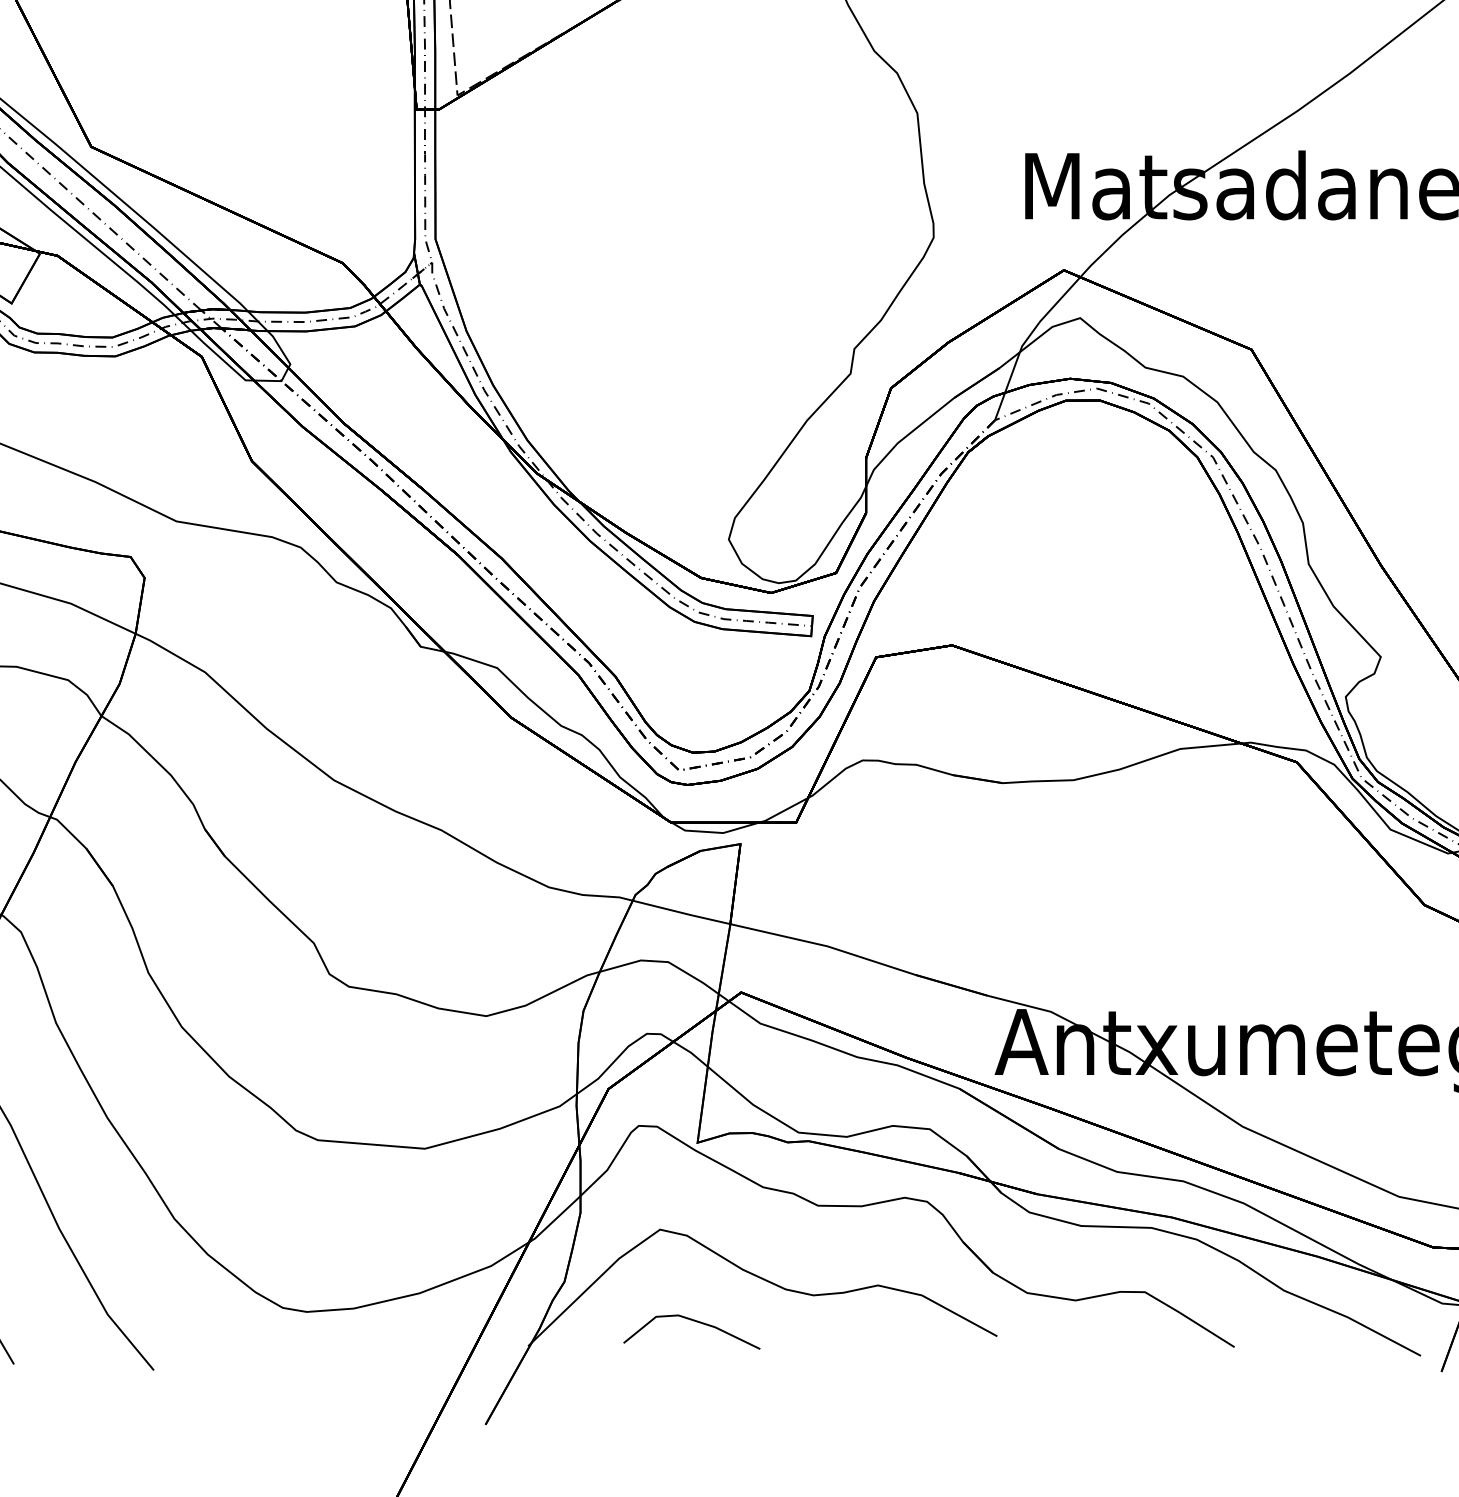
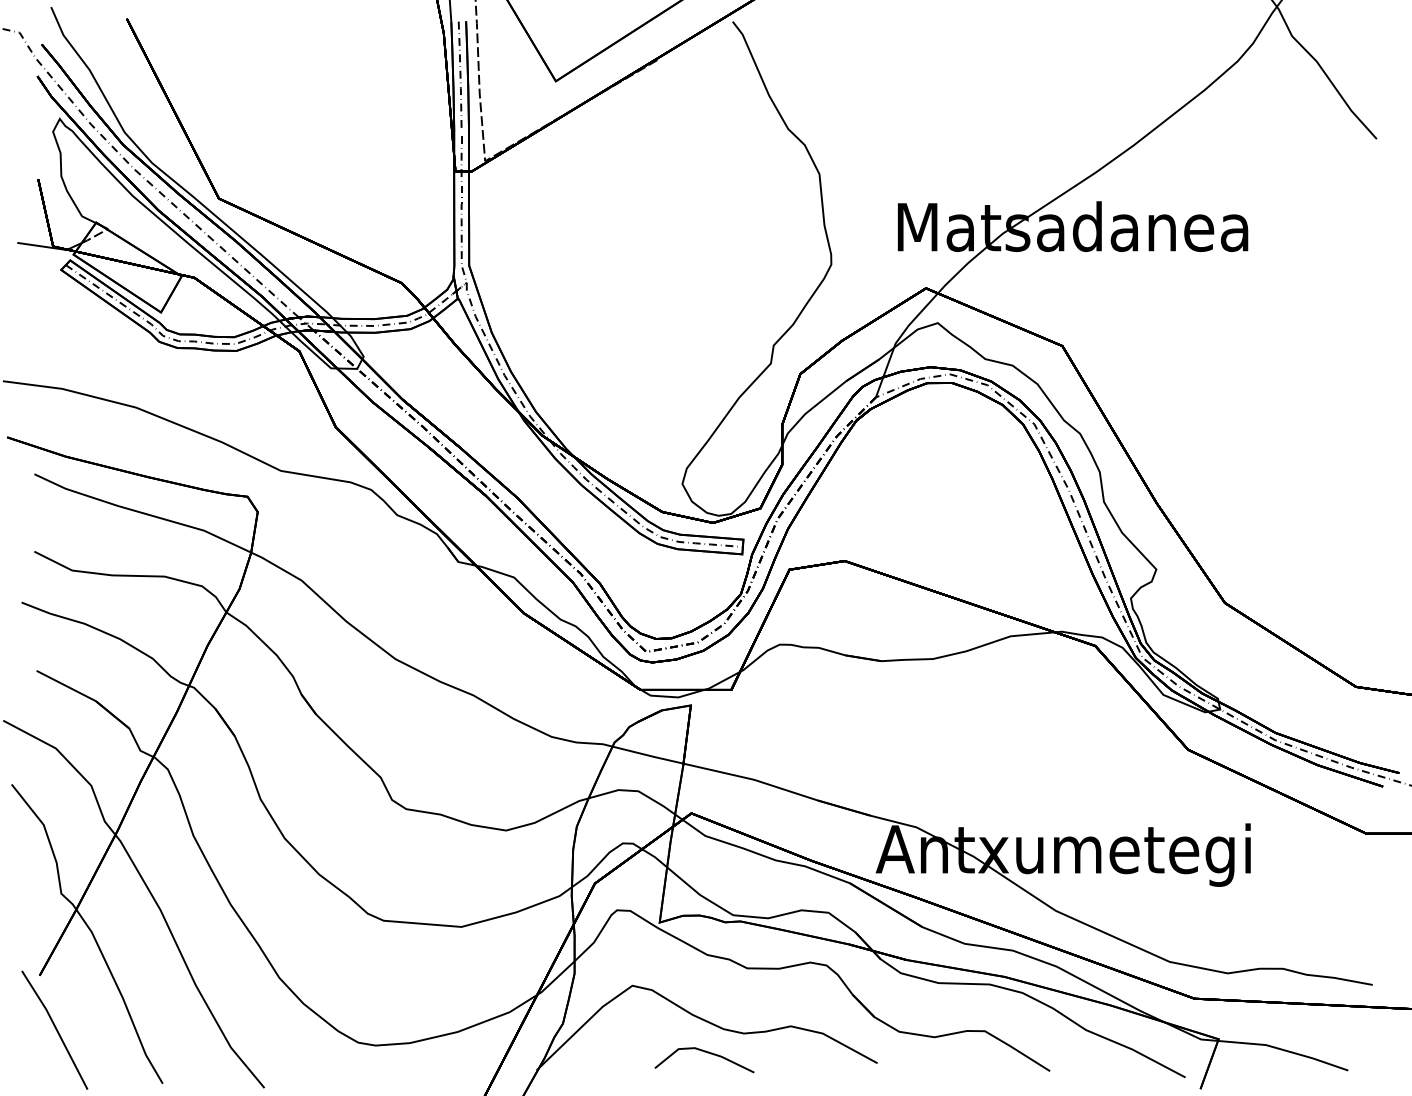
line: (695, 1322) -> (707, 1053), moved

